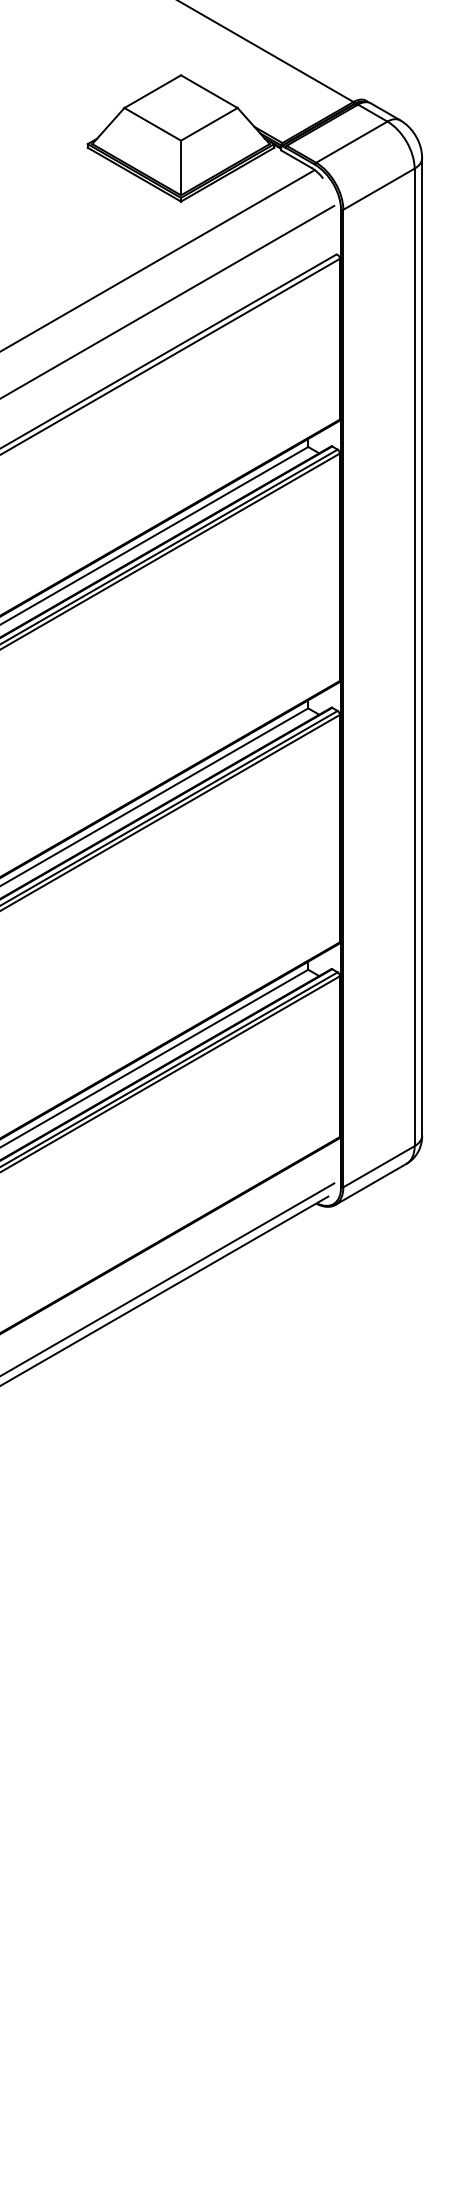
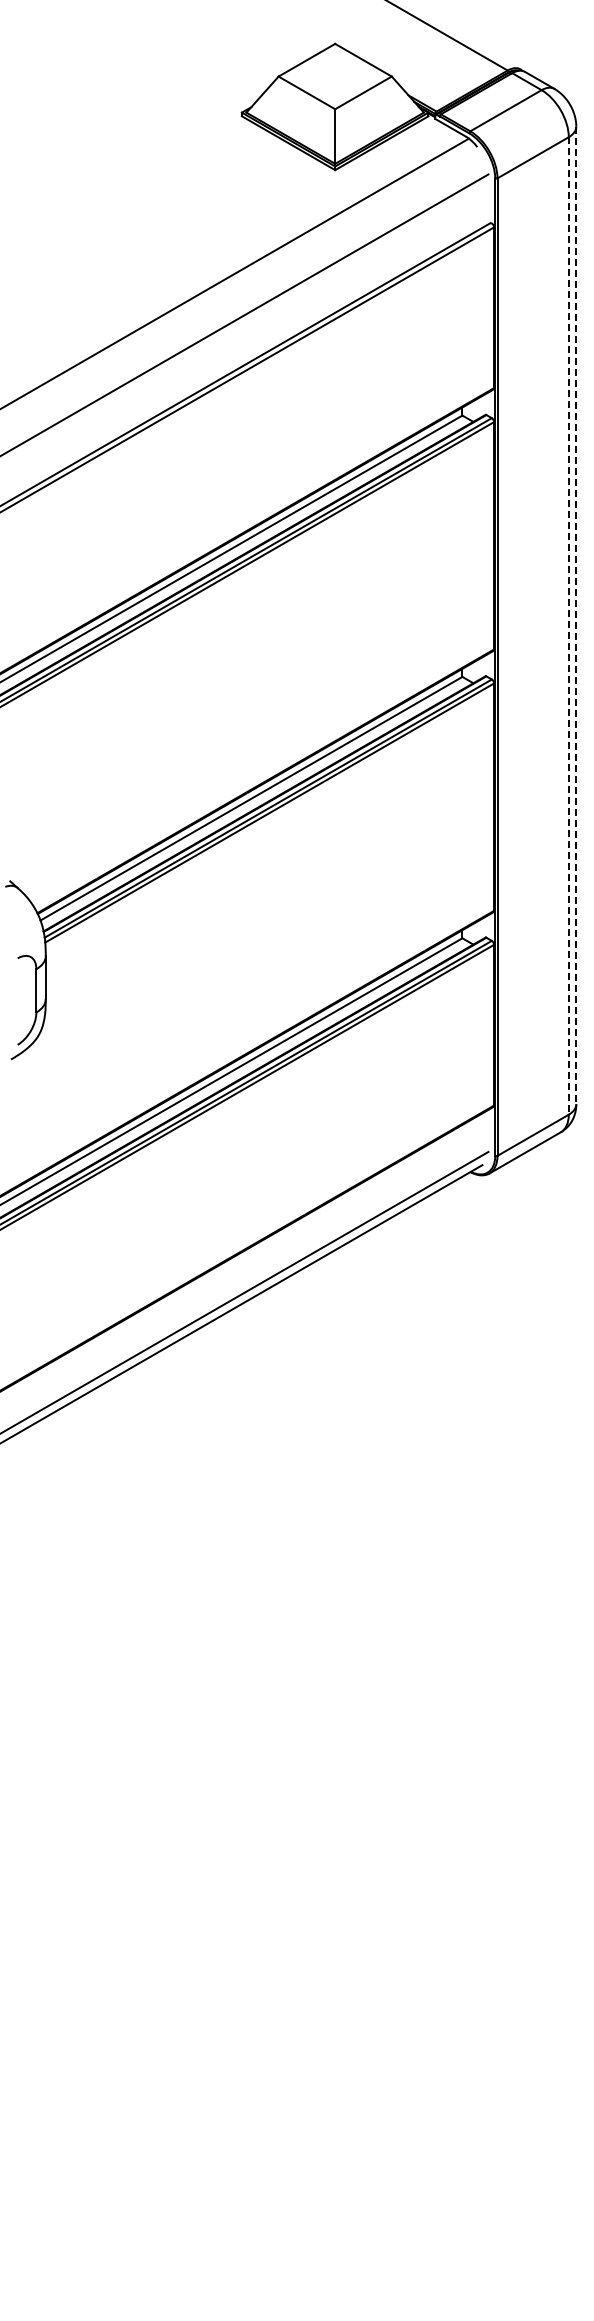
line: (422, 646) -> (576, 615), solid -> dashed
line: (414, 656) -> (568, 625), solid -> dashed

